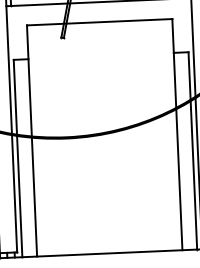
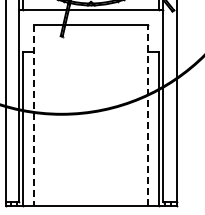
line: (177, 134) -> (147, 115), solid -> dashed
line: (32, 142) -> (34, 116), solid -> dashed

